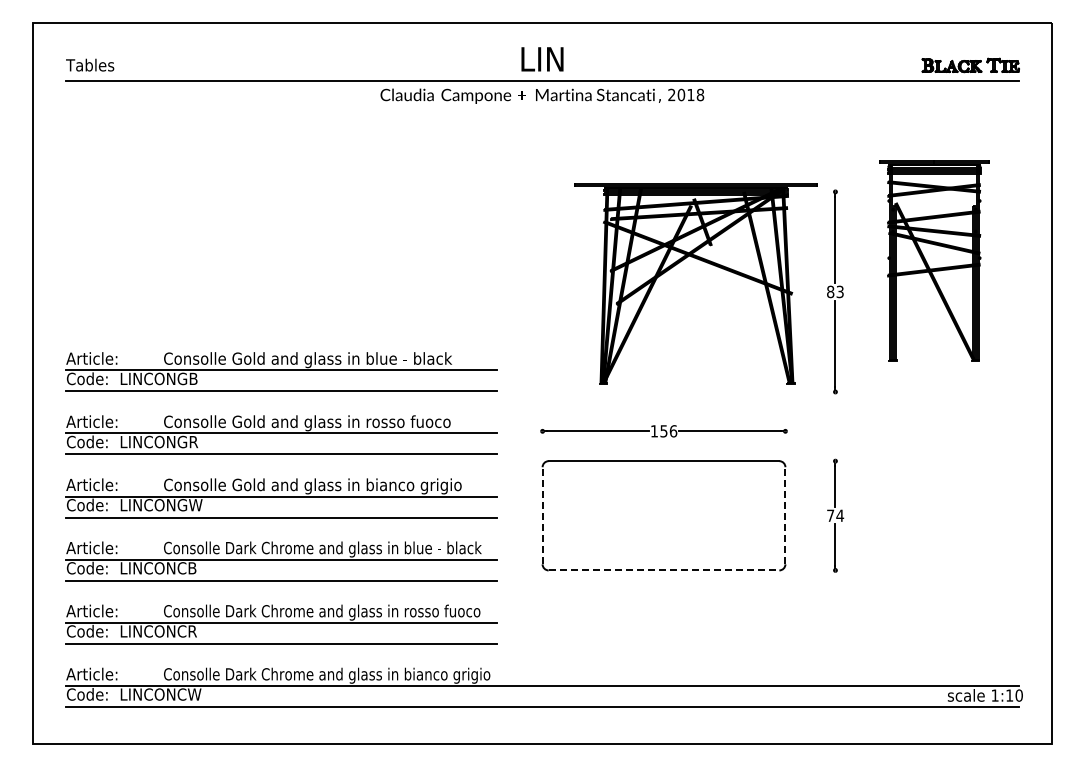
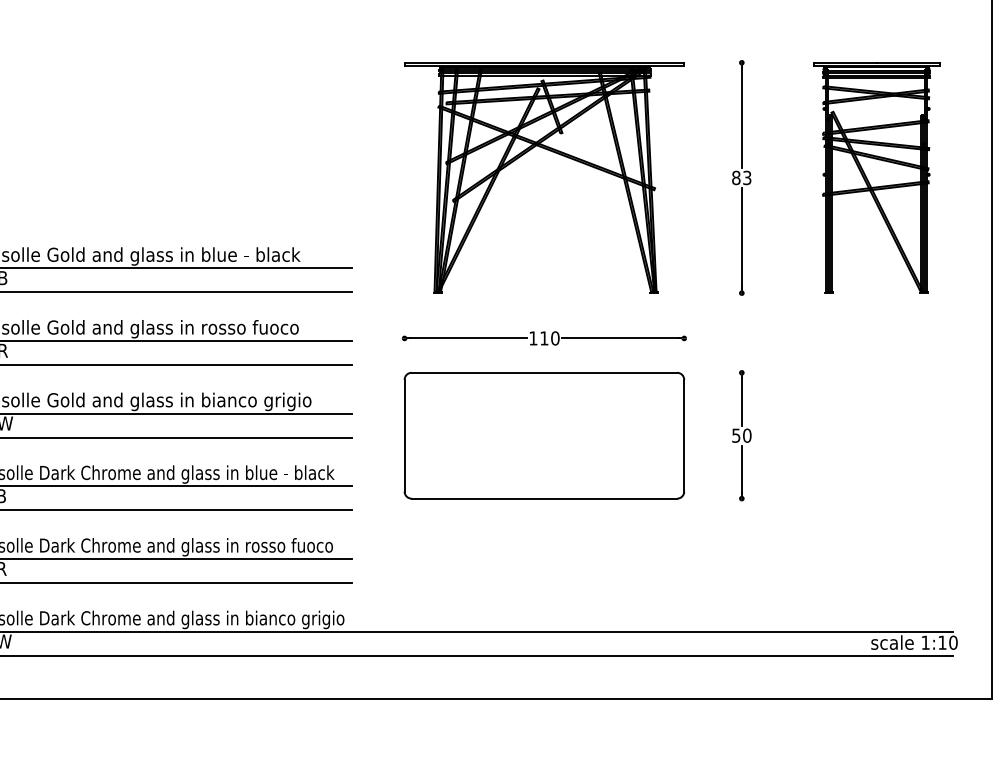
part: (934, 260) -> (876, 177), moved
part: (701, 261) -> (550, 152), moved
text: (668, 431) -> (549, 338), 156 -> 110
line: (542, 515) -> (404, 435), dashed -> solid
line: (785, 515) -> (684, 435), dashed -> solid
text: (835, 515) -> (741, 435), 74 -> 50
line: (664, 570) -> (544, 498), dashed -> solid

